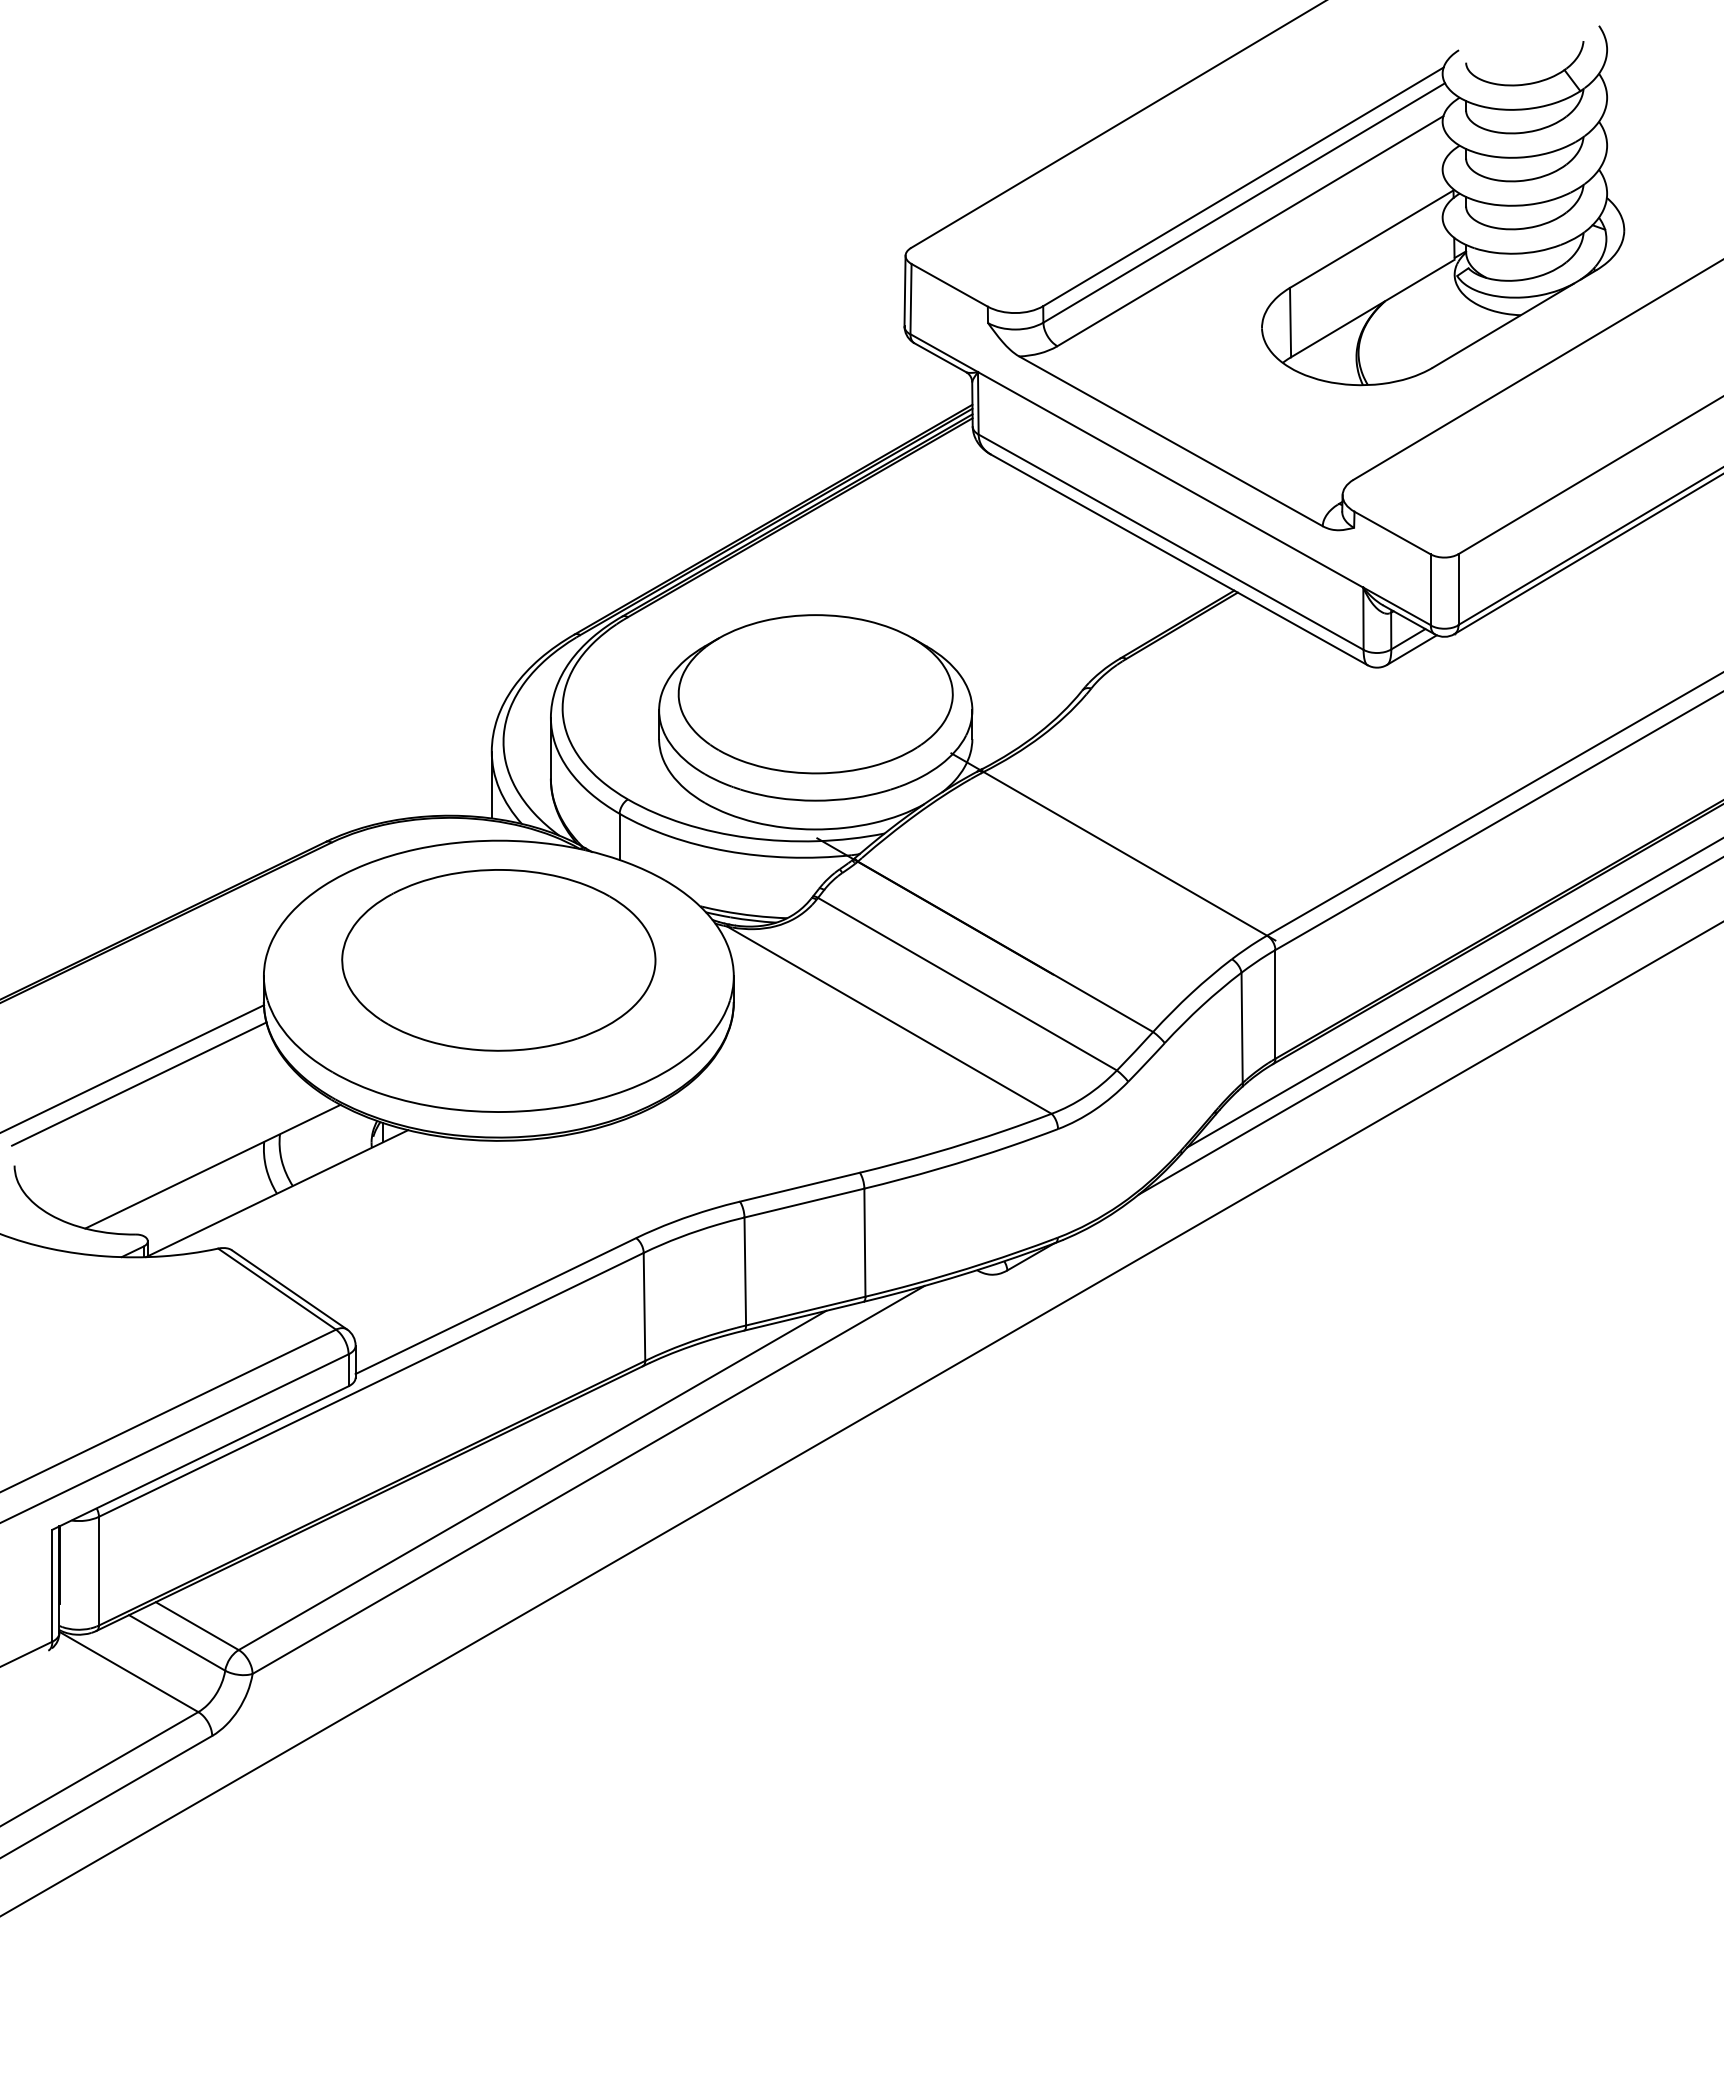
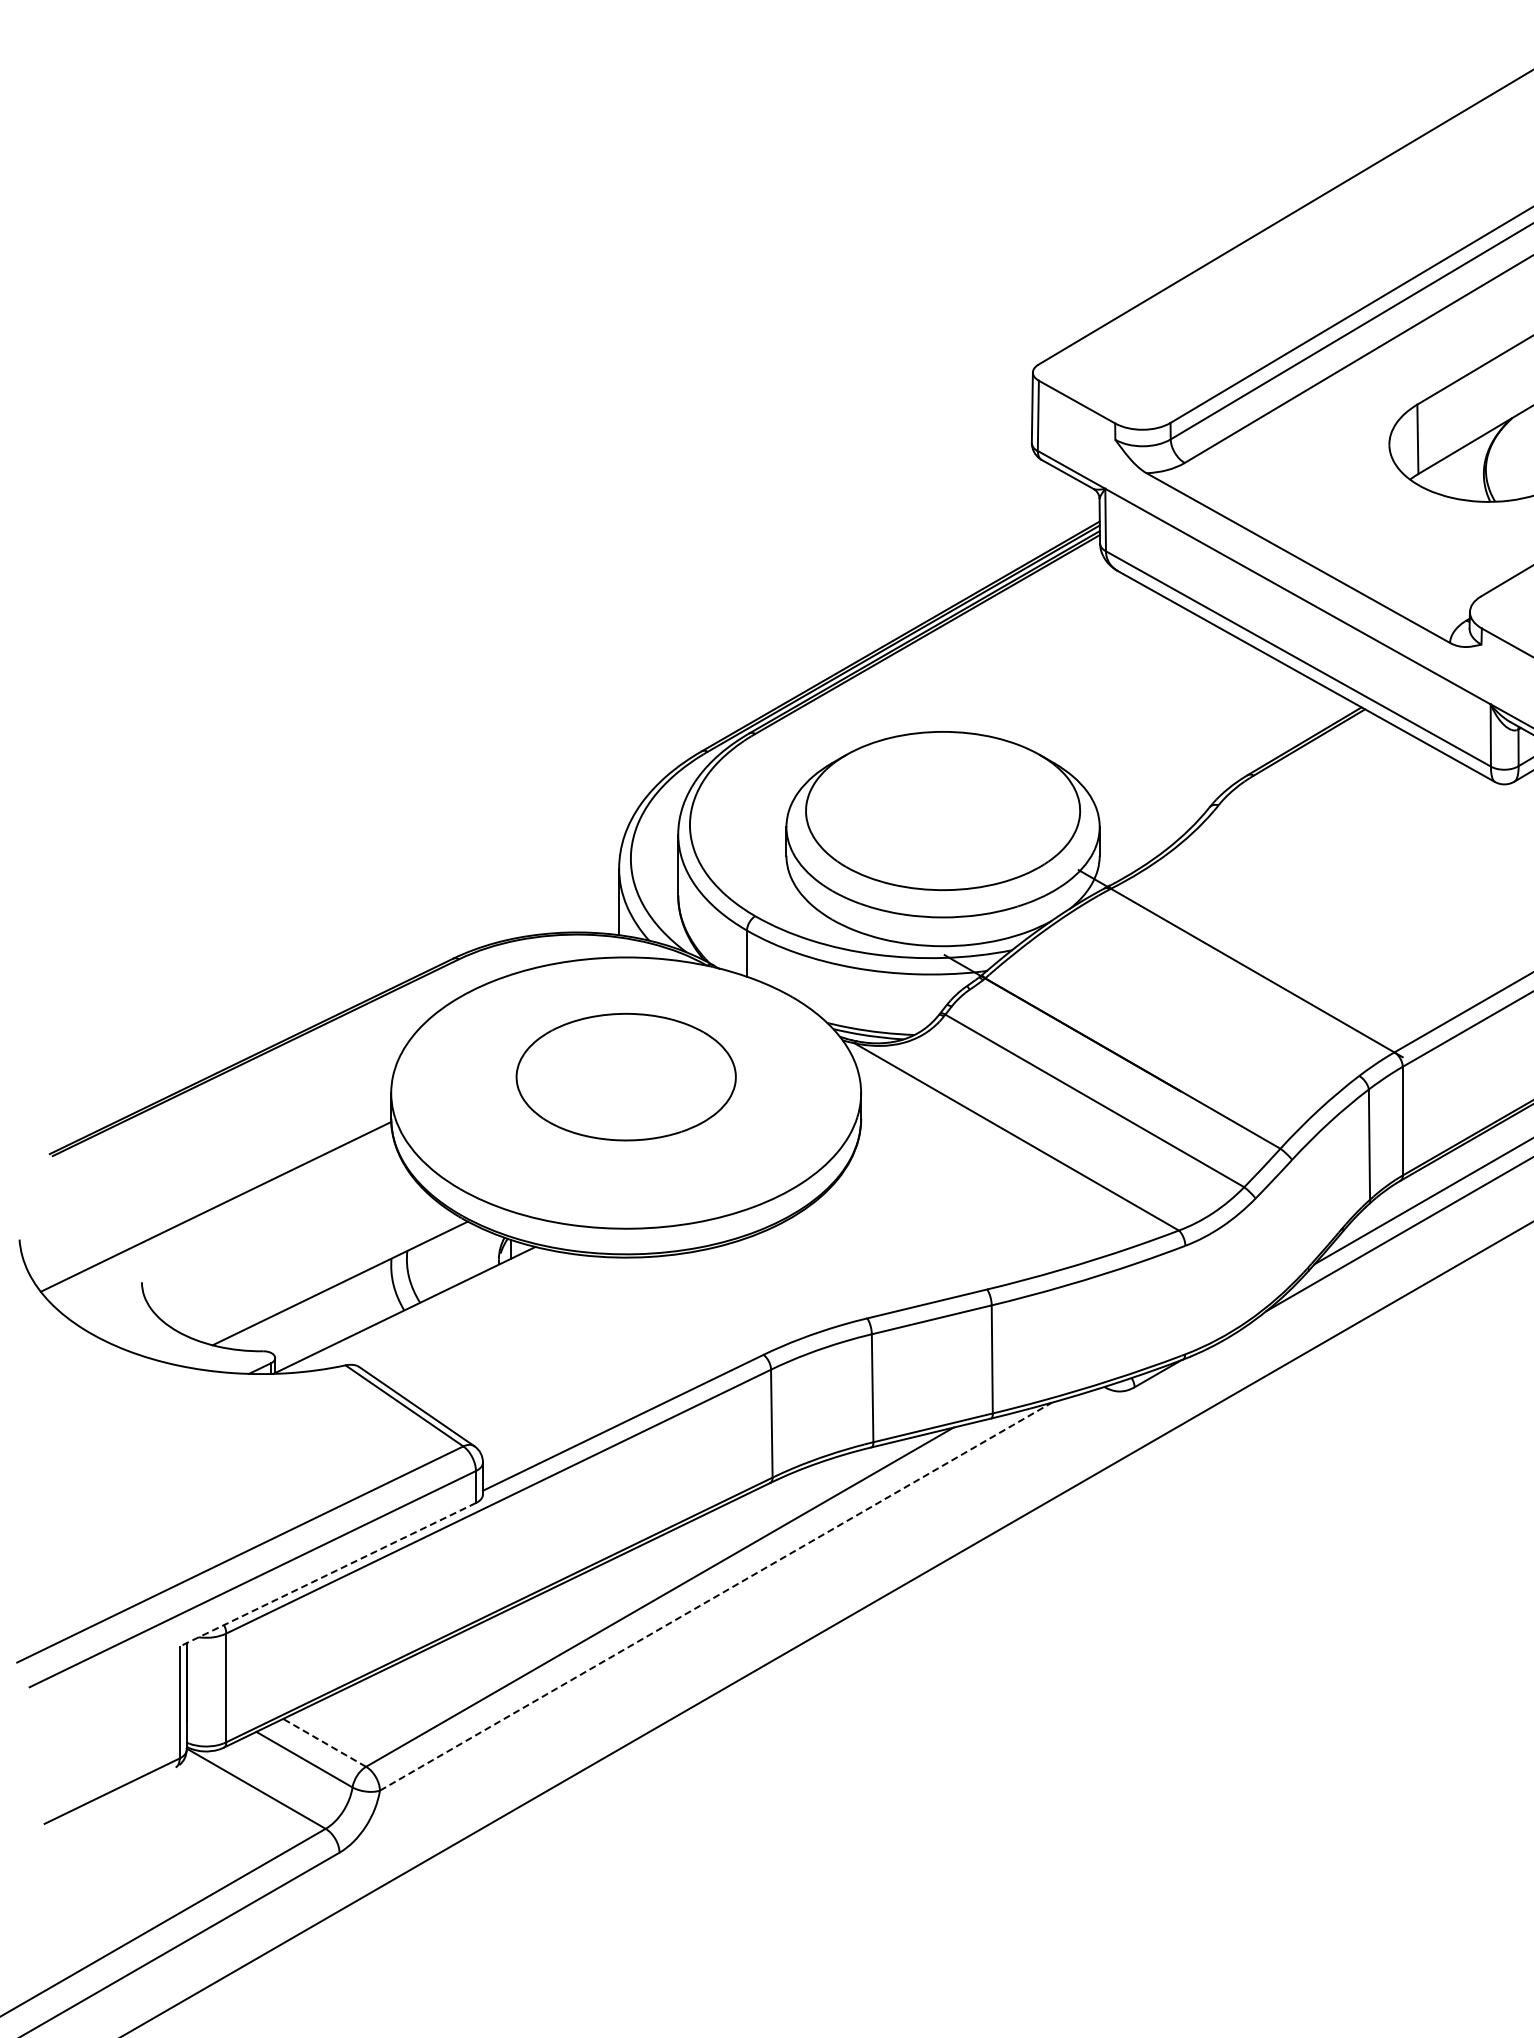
part: (498, 960) -> (625, 1077), size x0.7
line: (139, 1083) -> (266, 1200), removed
line: (200, 1458) -> (327, 1575), solid -> dashed
line: (588, 1479) -> (715, 1596), solid -> dashed
line: (197, 1626) -> (324, 1743), solid -> dashed

